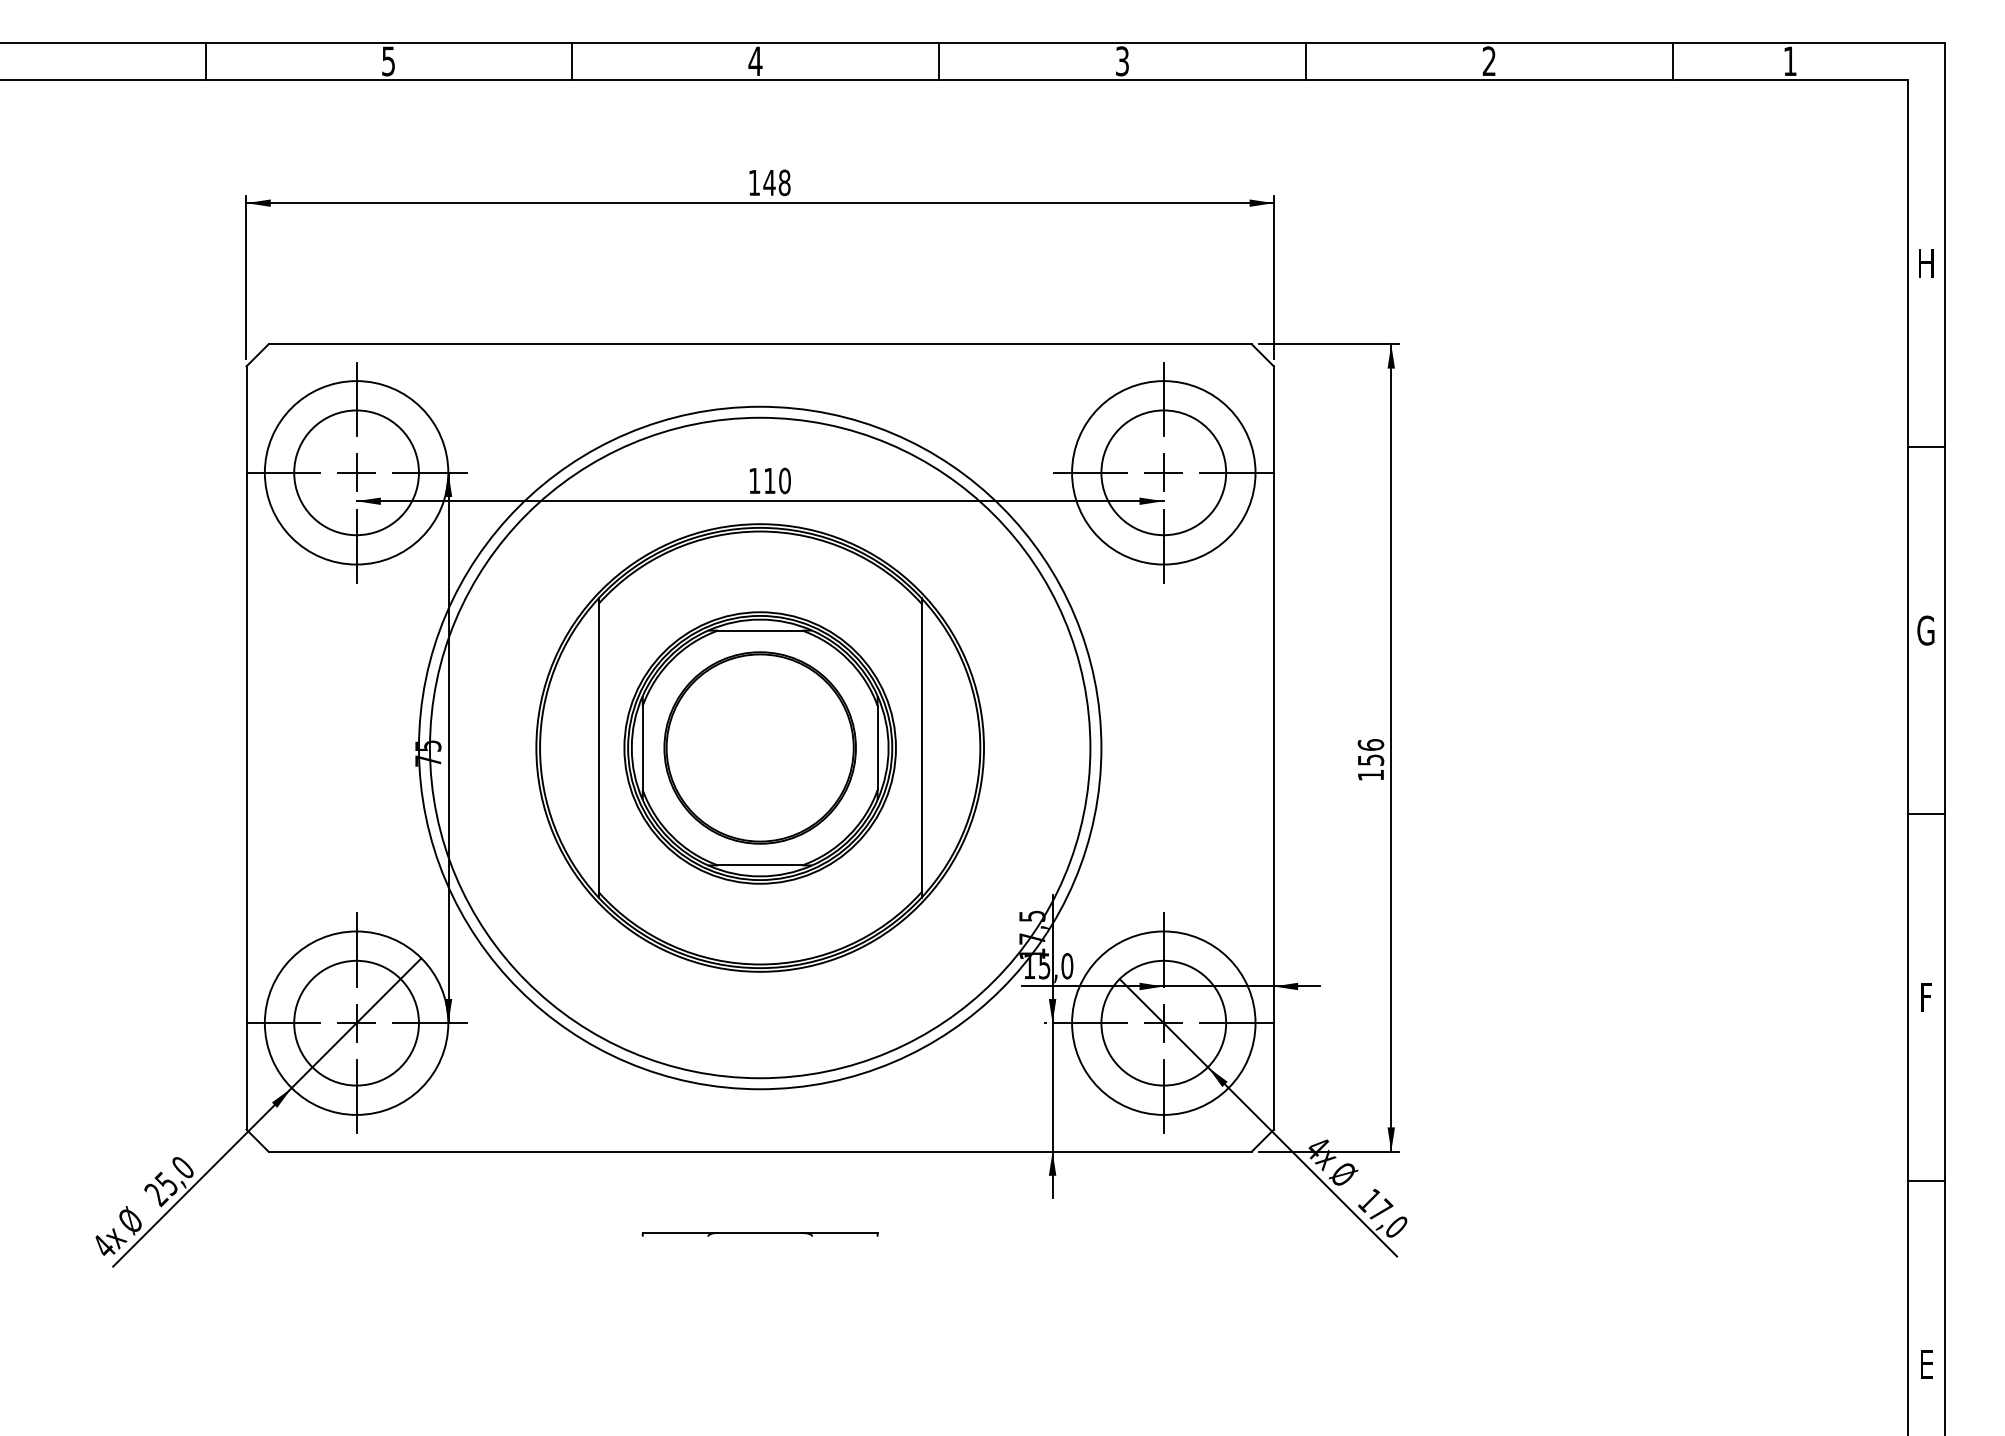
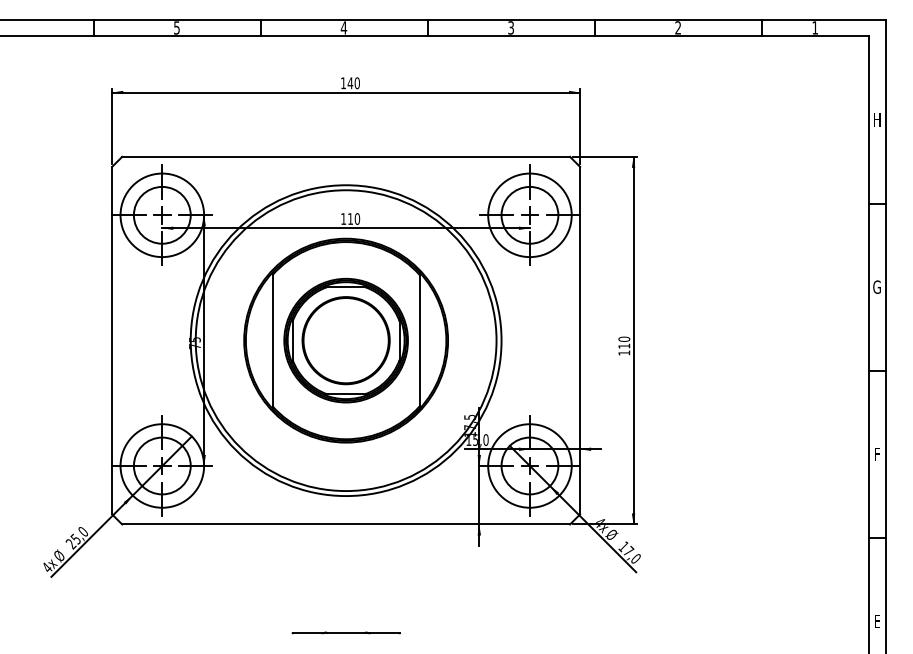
text: (782, 181) -> (356, 82), 148 -> 140
text: (1371, 752) -> (624, 342), 156 -> 110
part: (758, 1232) -> (345, 632), moved

